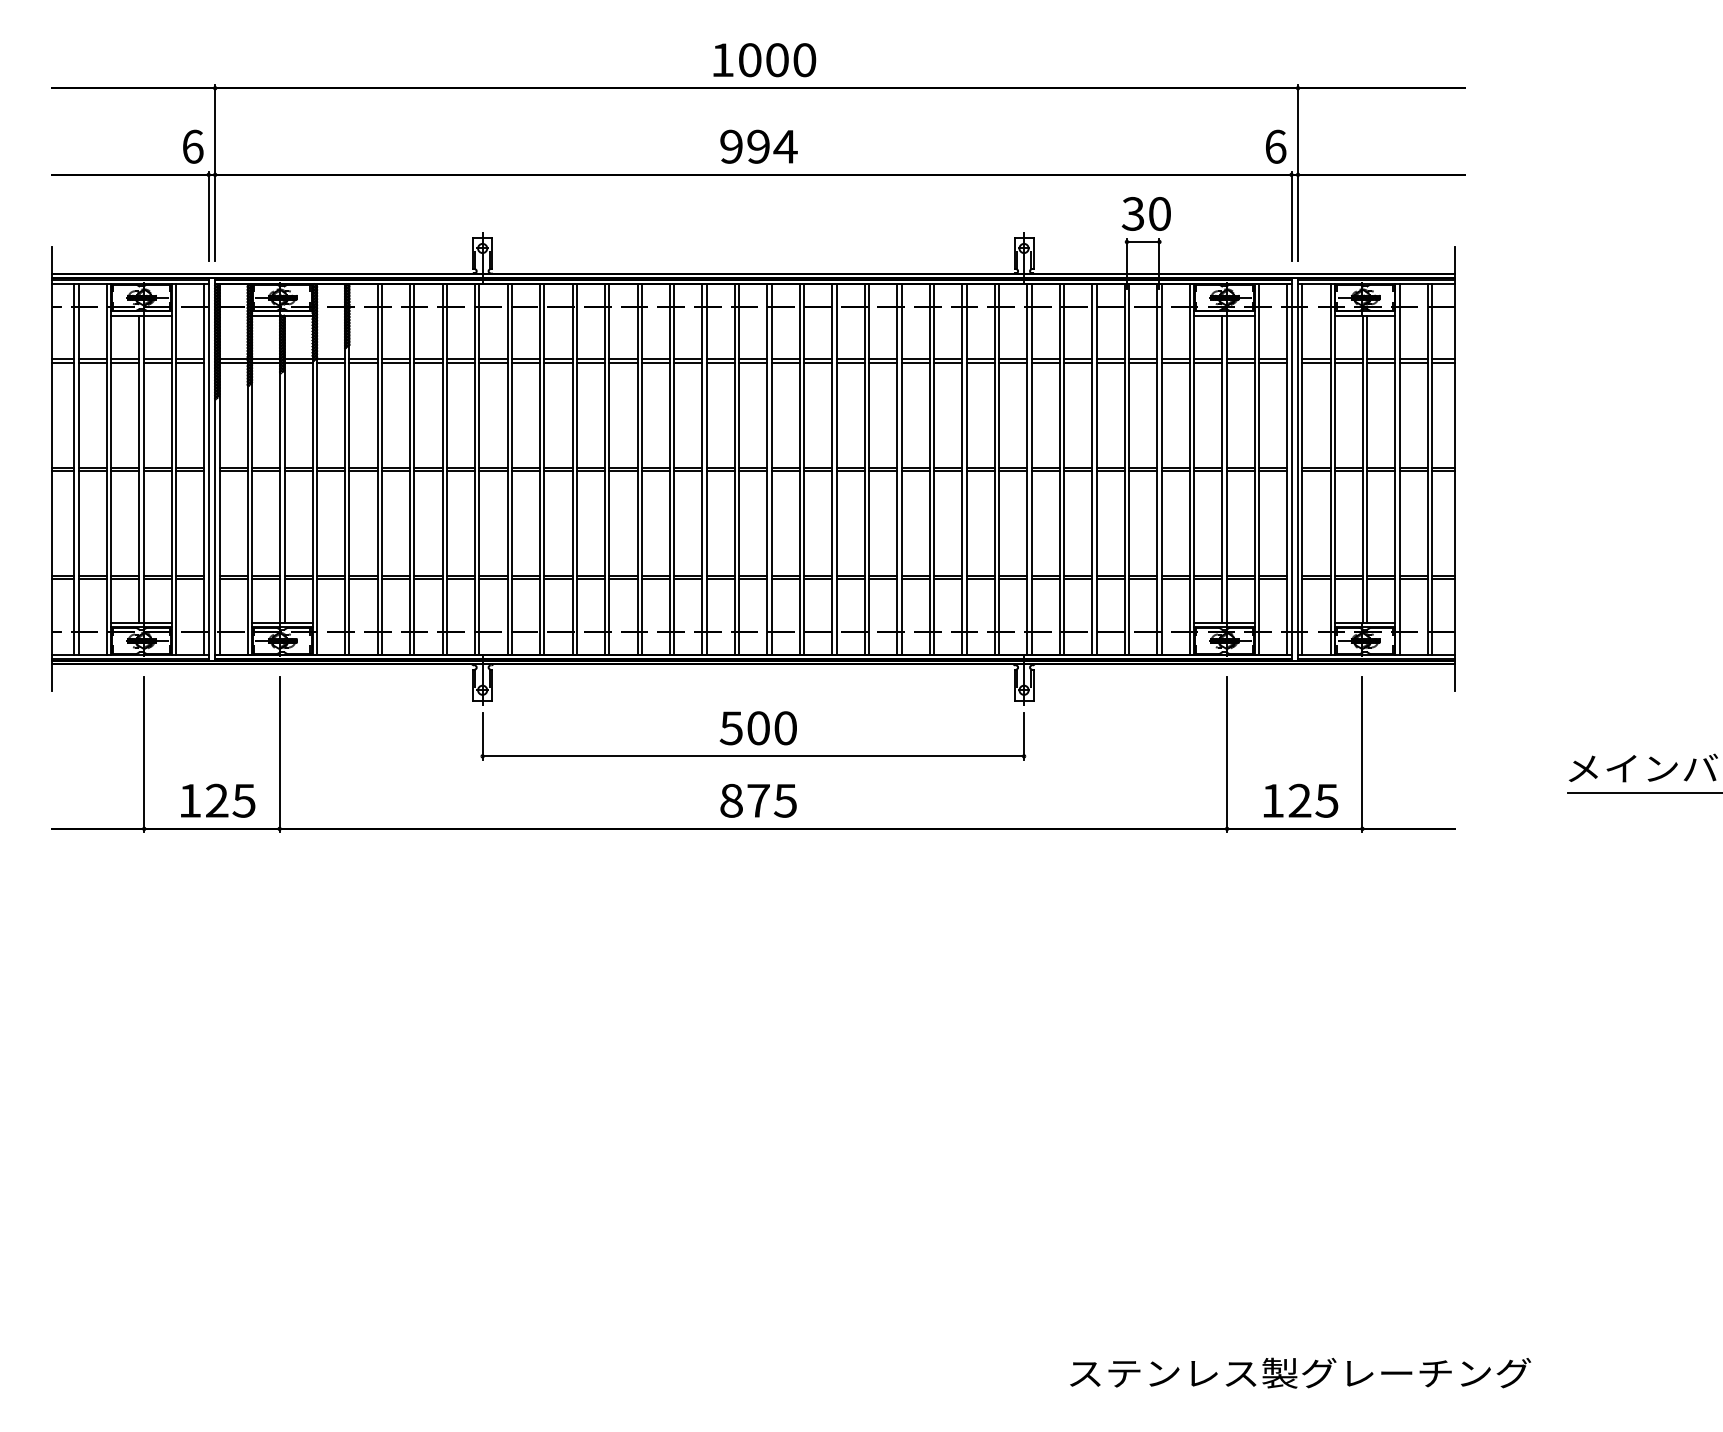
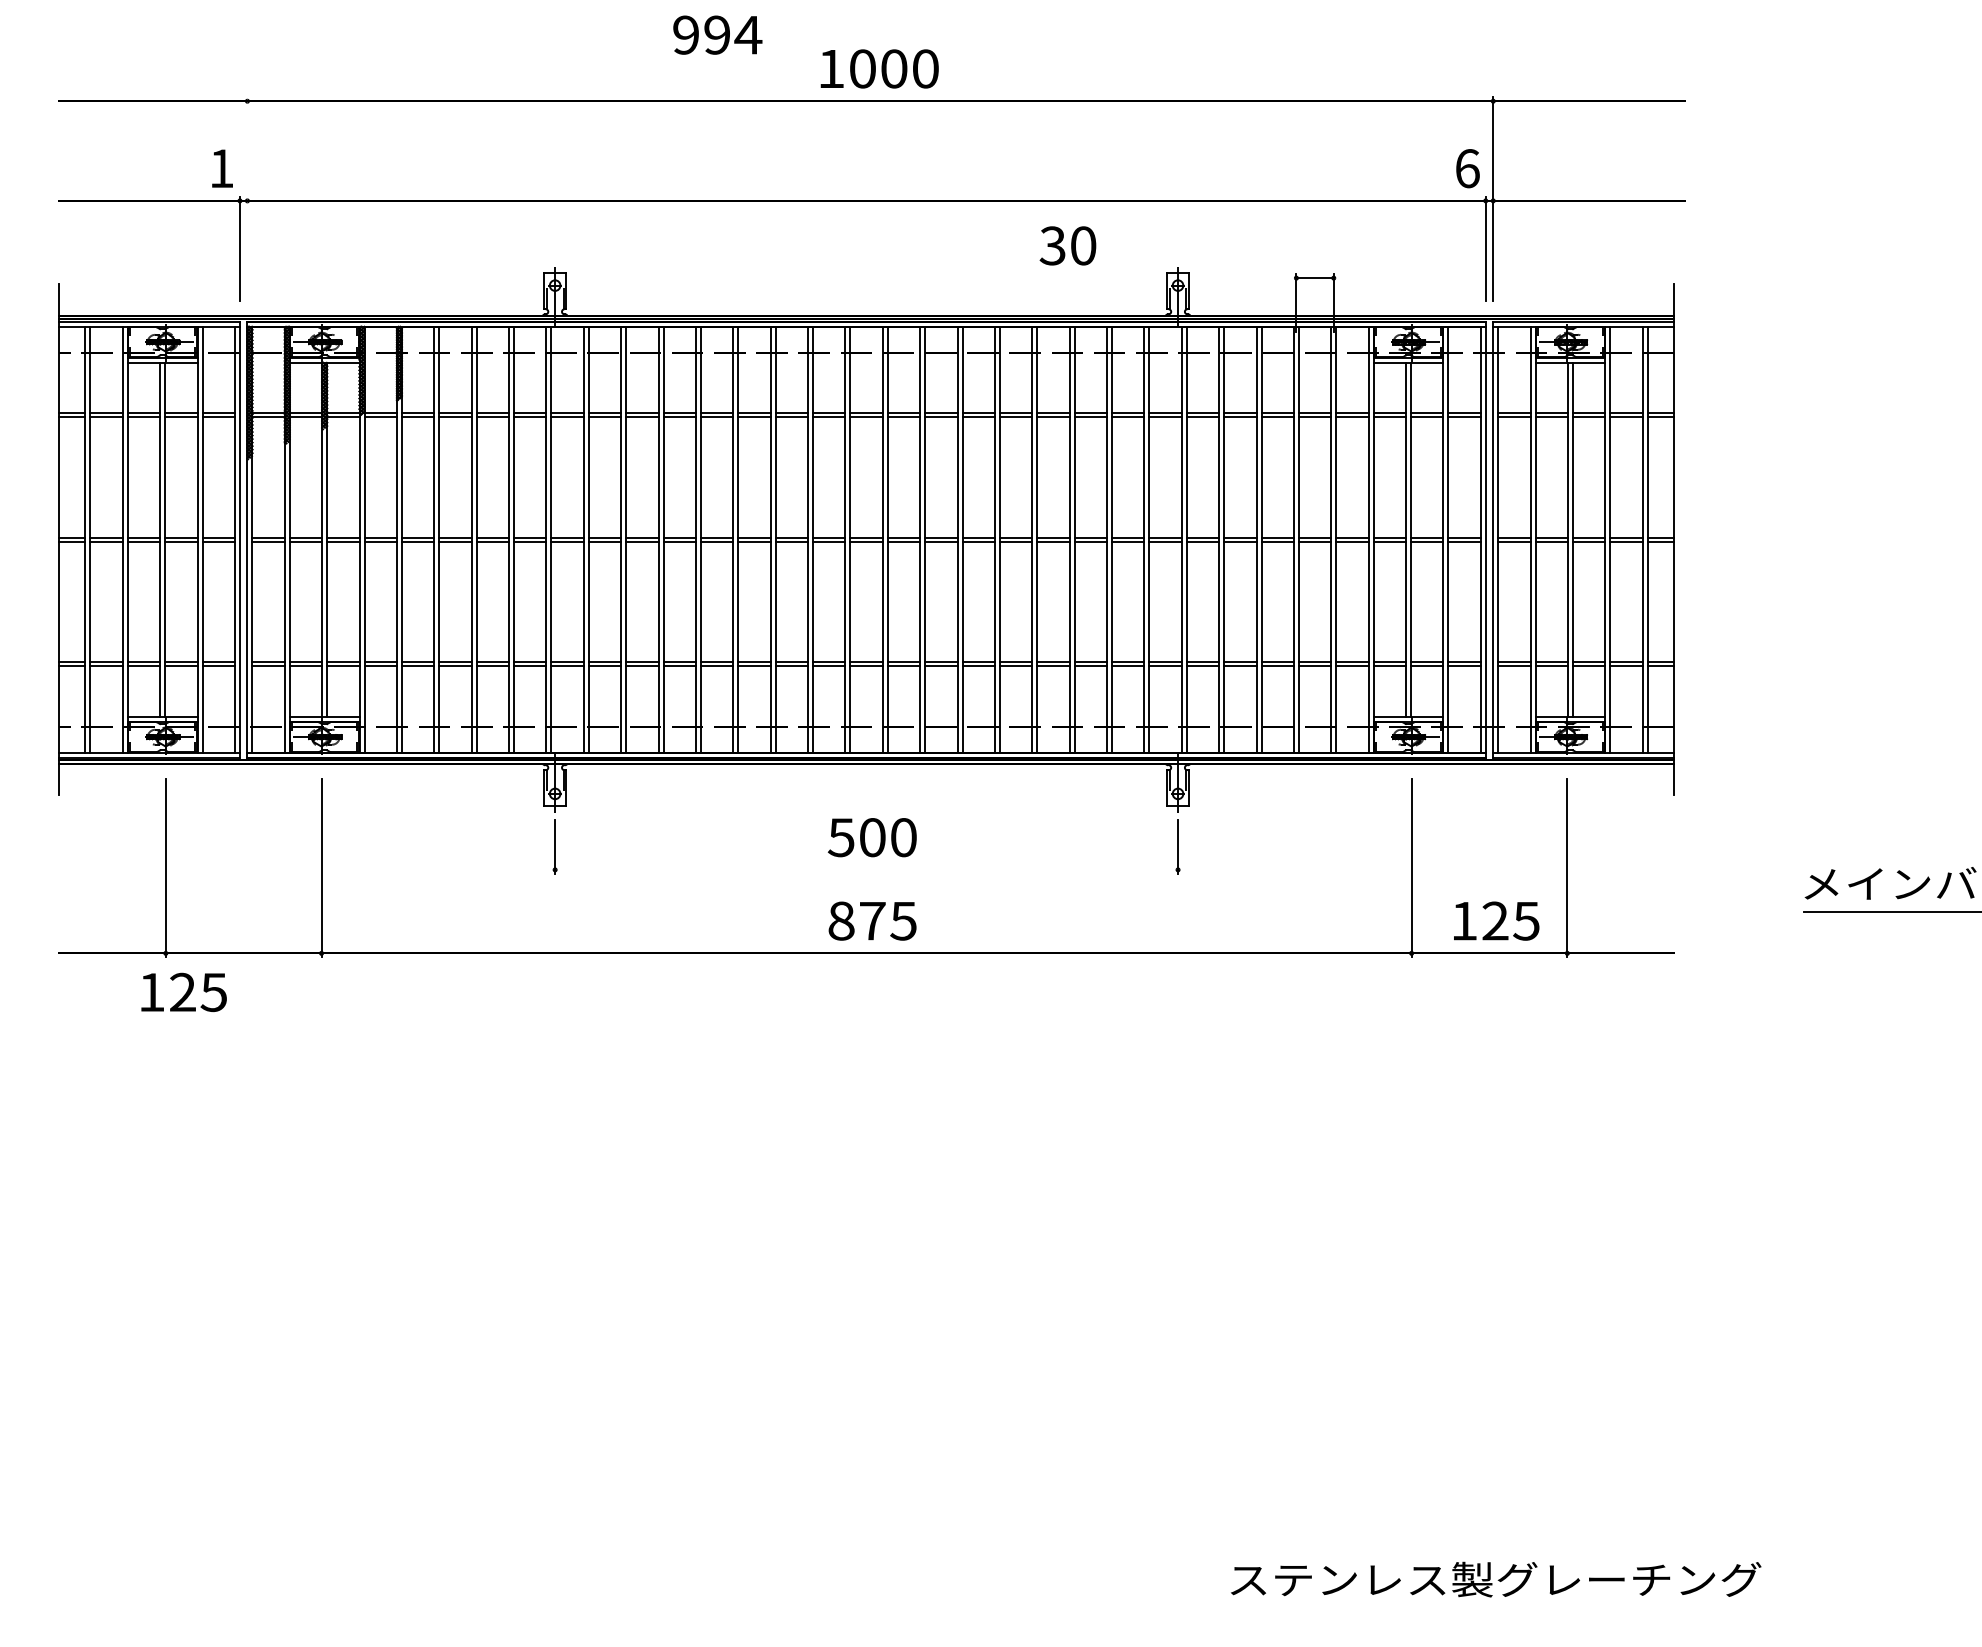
text: (193, 146) -> (222, 168), 6 -> 1
text: (758, 146) -> (717, 34), moved
line: (215, 172) -> (247, 198), removed
text: (1145, 213) -> (1066, 245), moved
line: (753, 756) -> (866, 870), removed
text: (218, 800) -> (184, 992), moved

